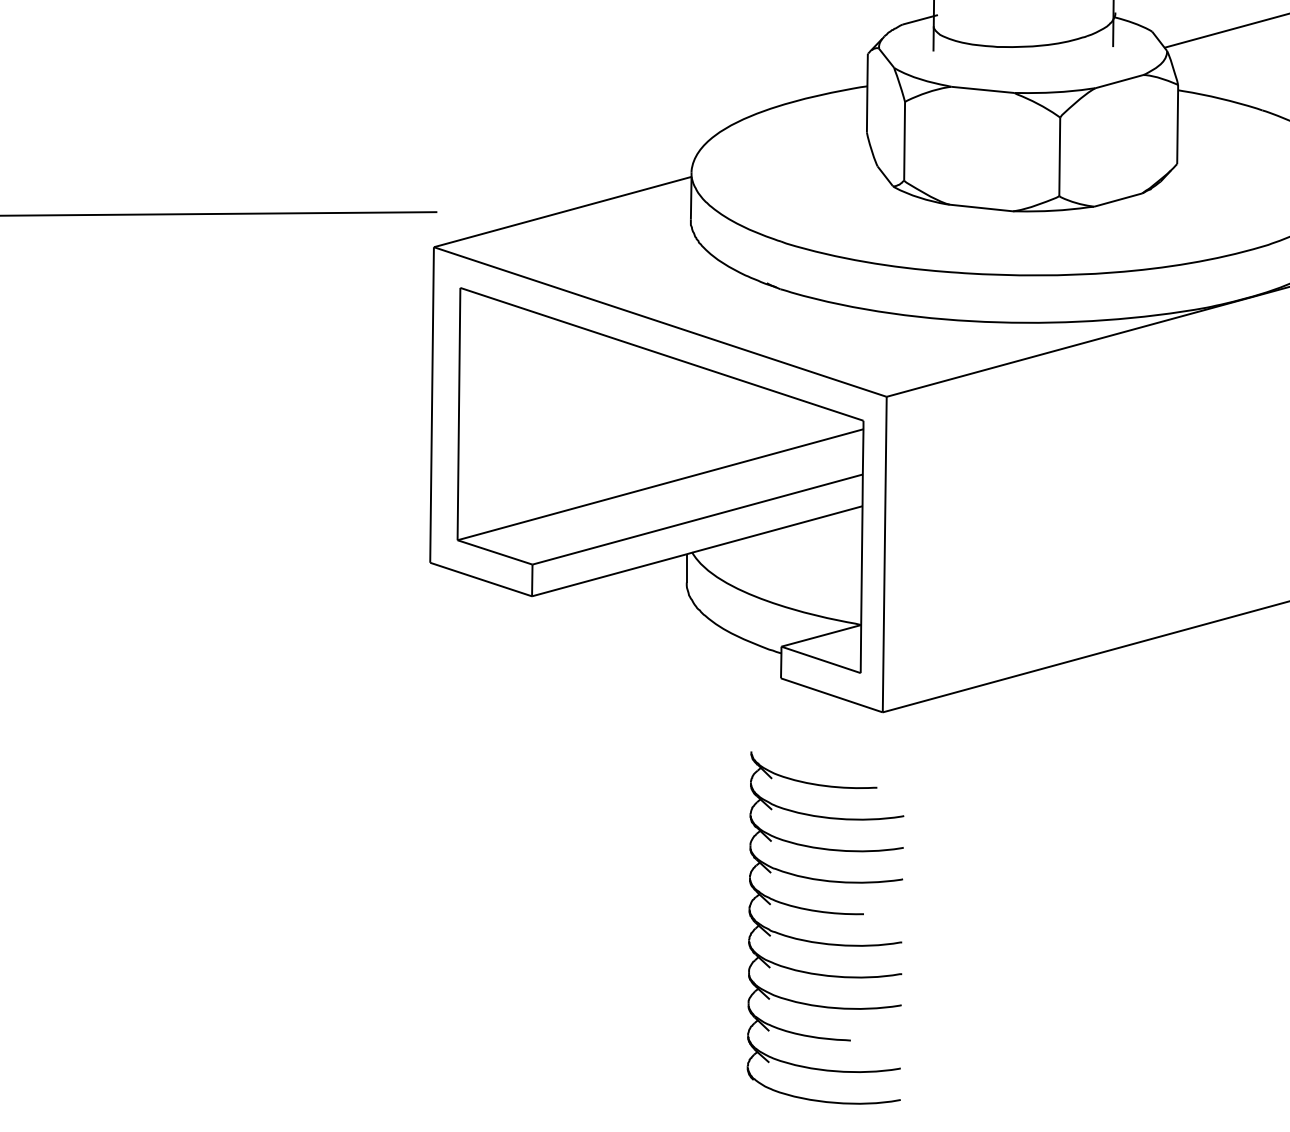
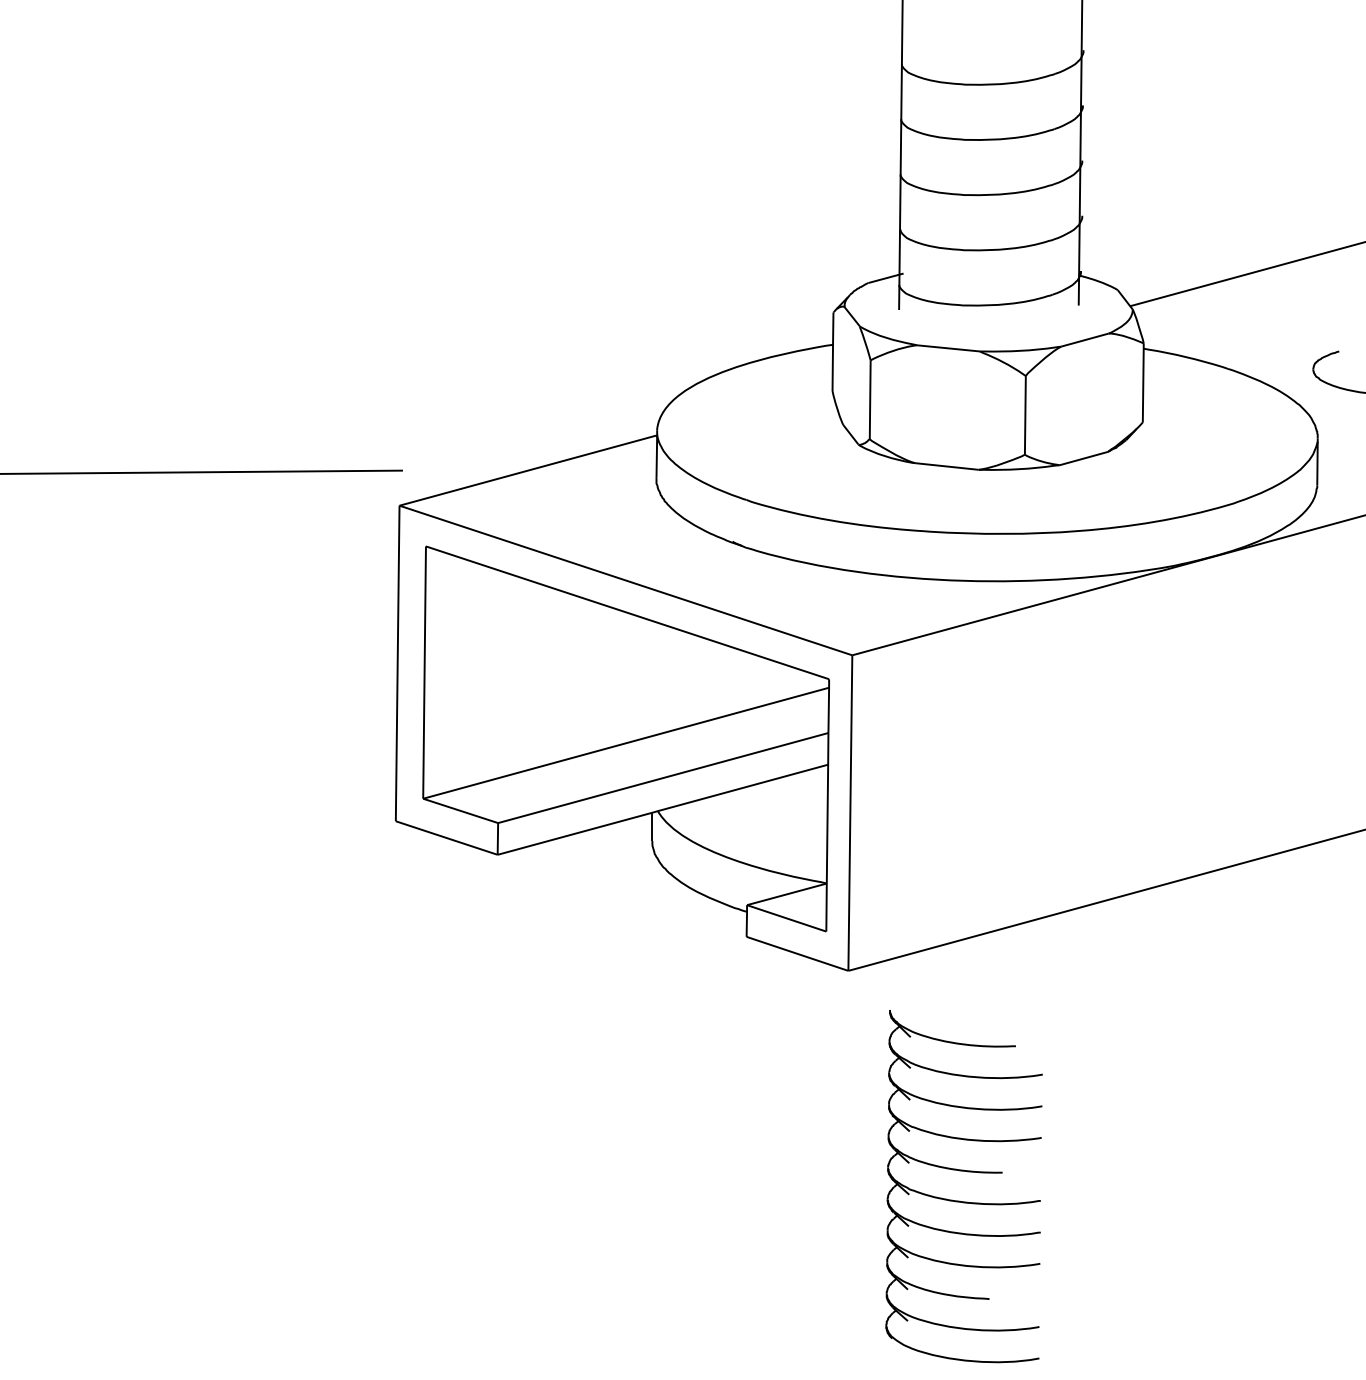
part: (828, 914) -> (967, 1172), moved

